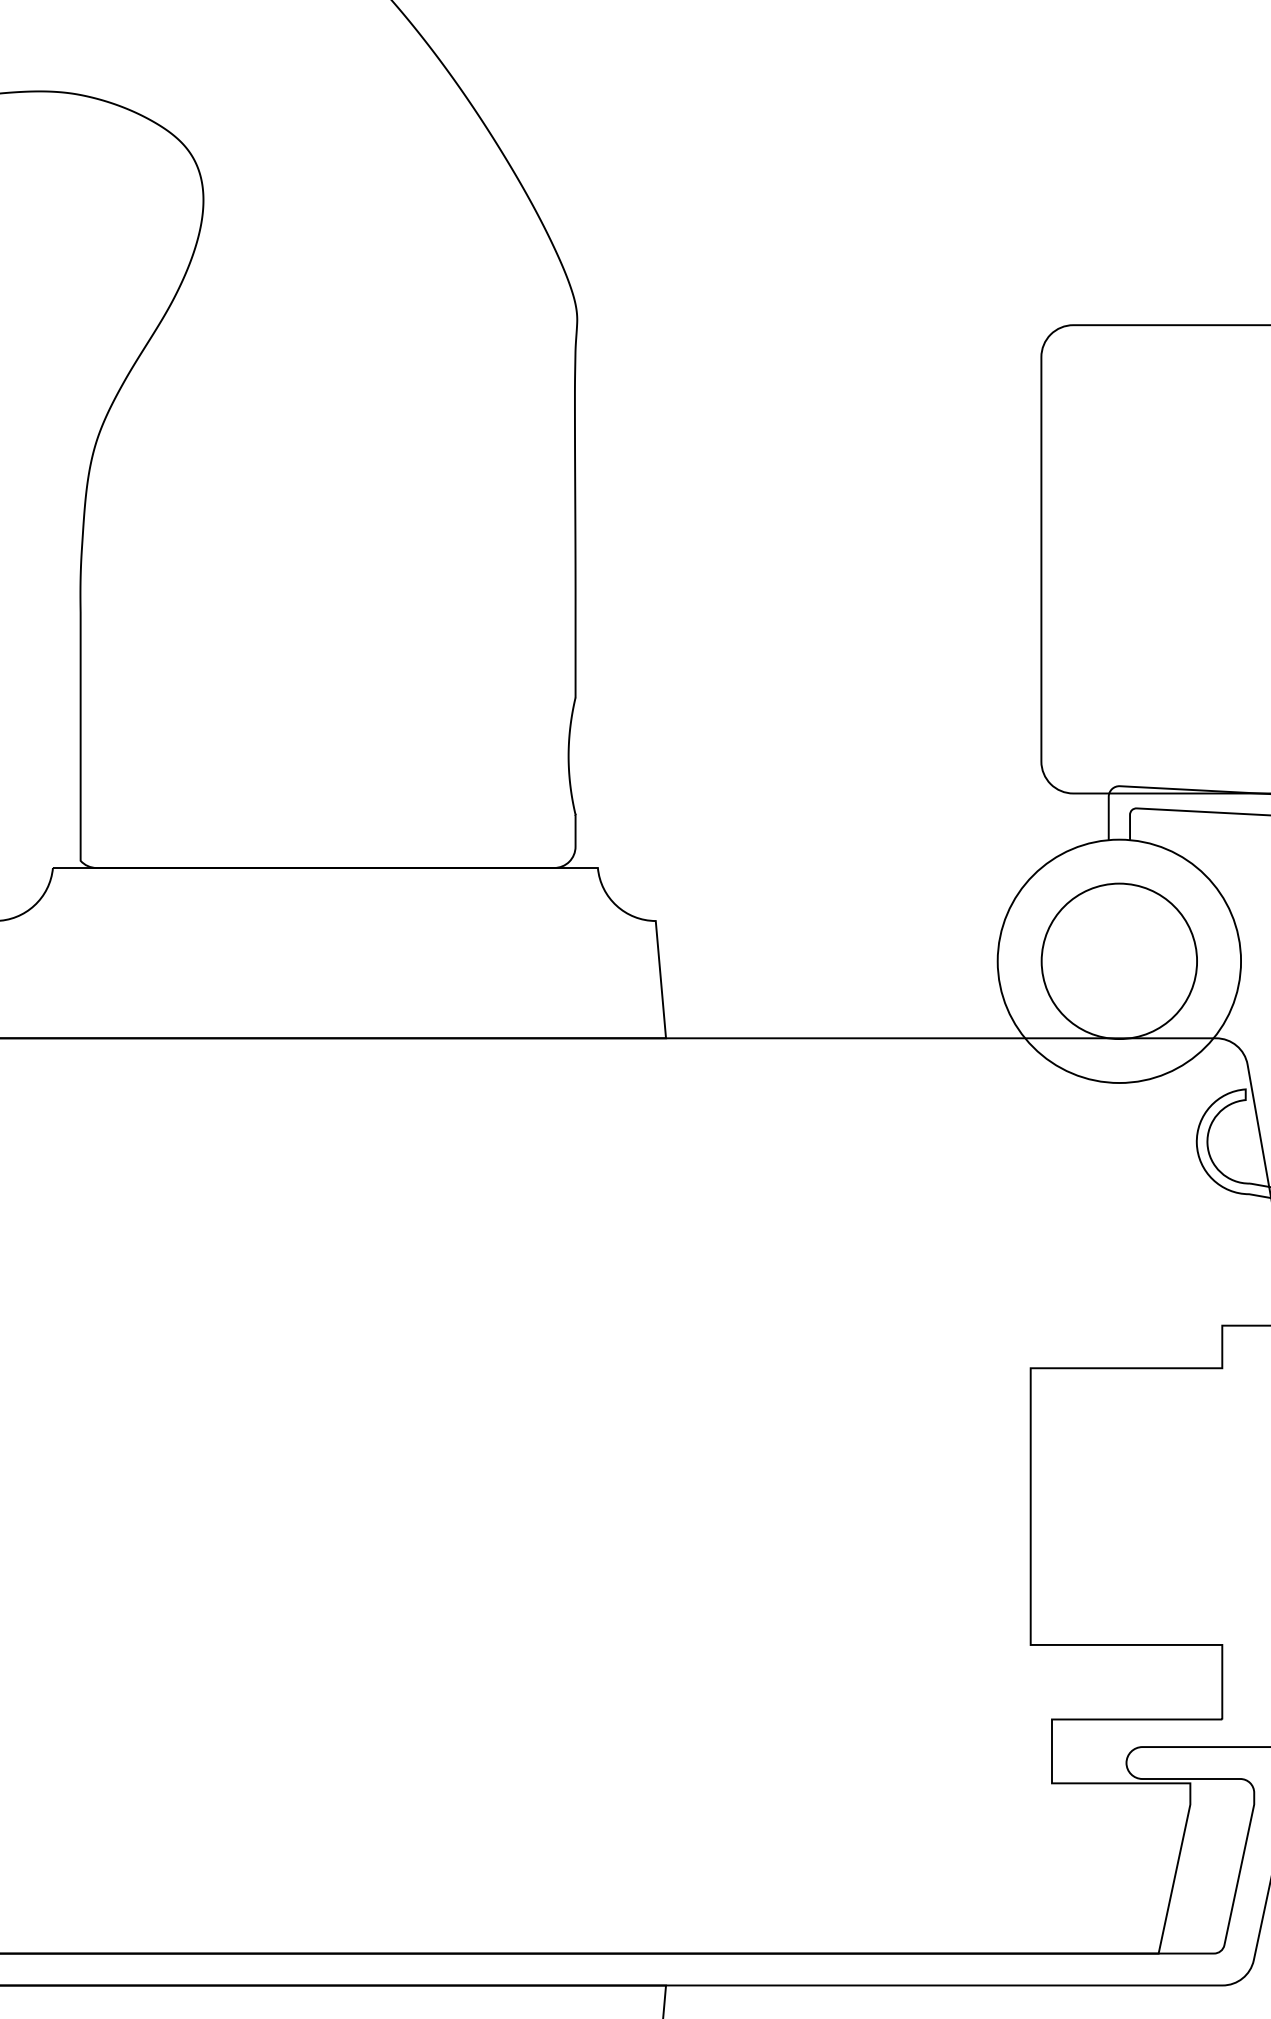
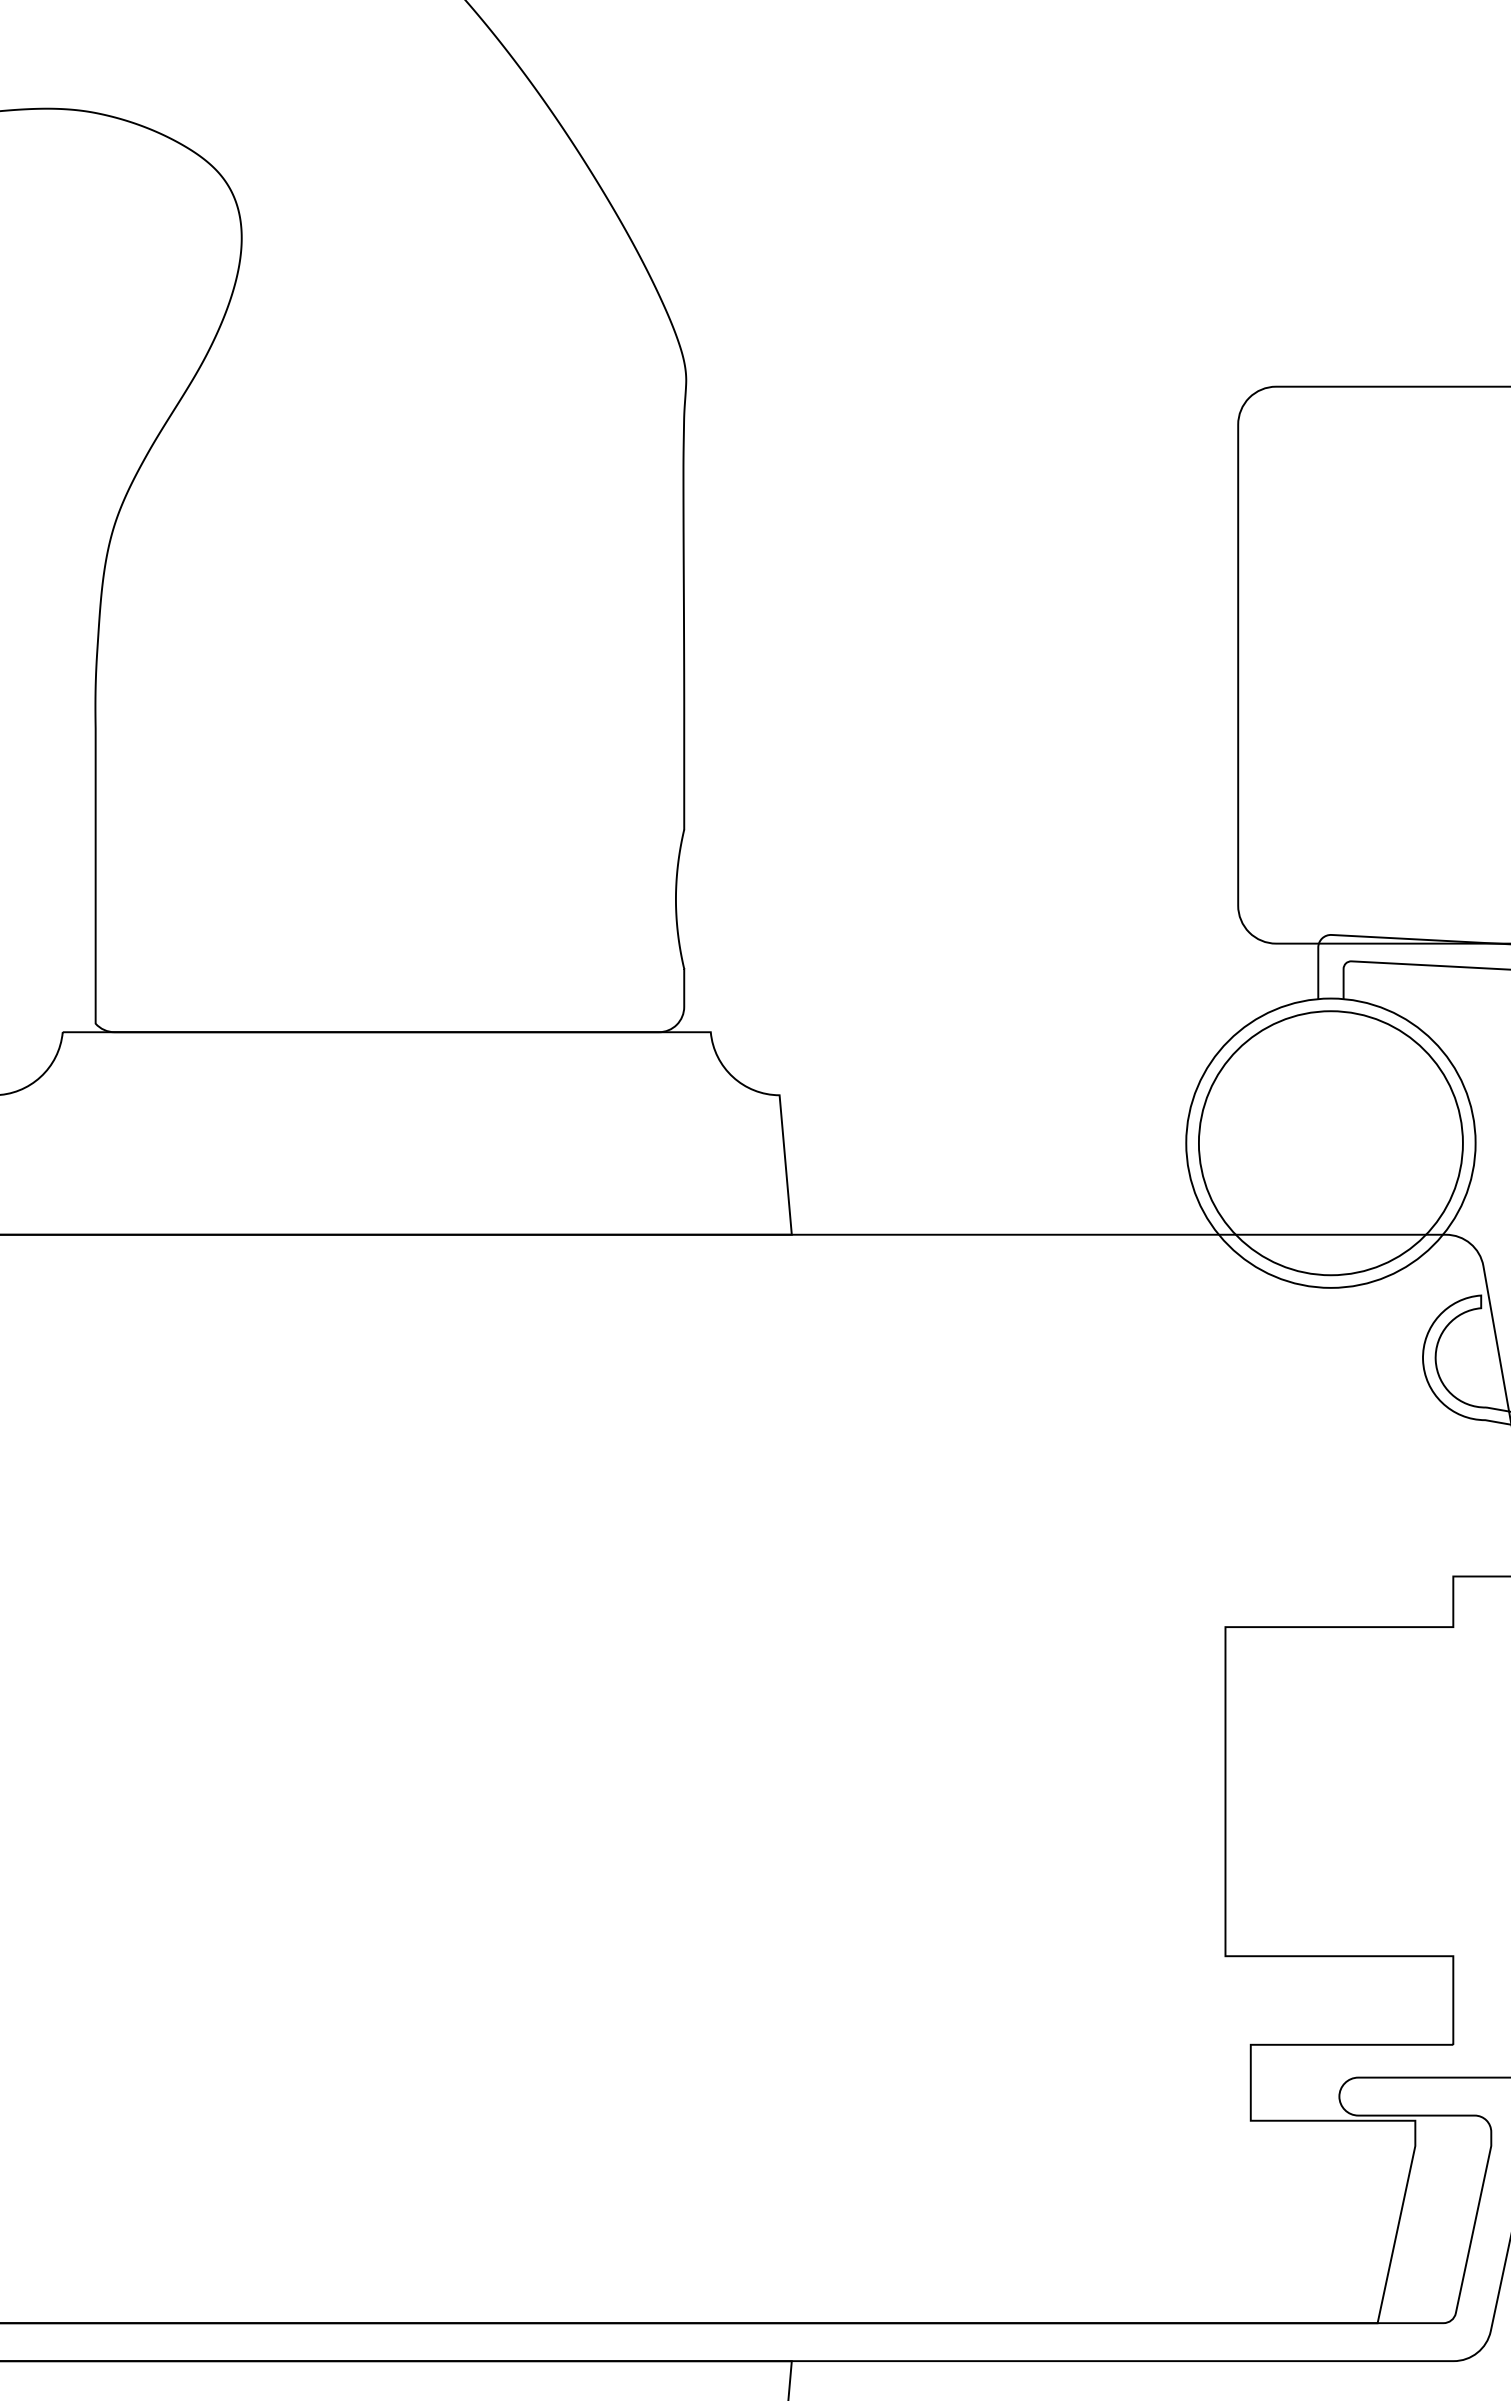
circle: (1119, 961) -> (1330, 1143), size x1.43

